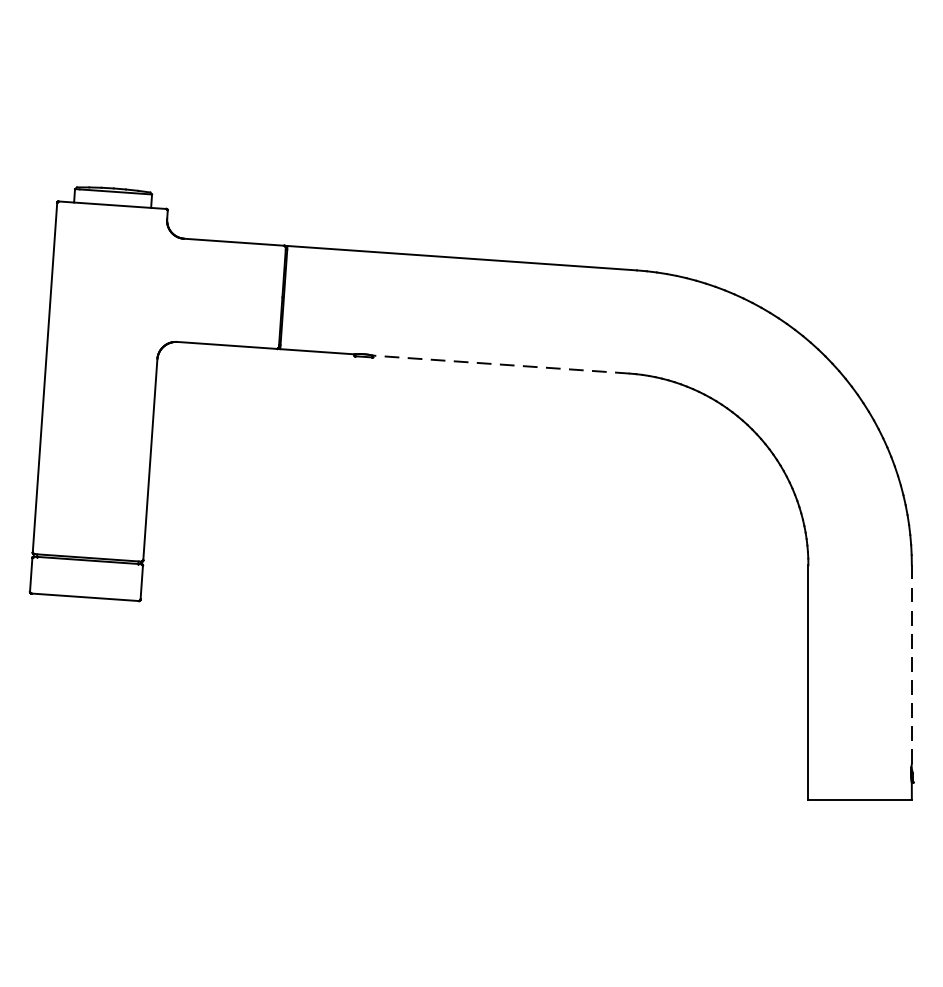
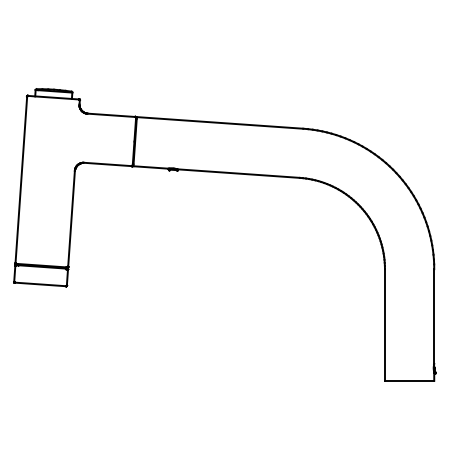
line: (500, 364) -> (238, 173), dashed -> solid
line: (912, 664) -> (434, 316), dashed -> solid

